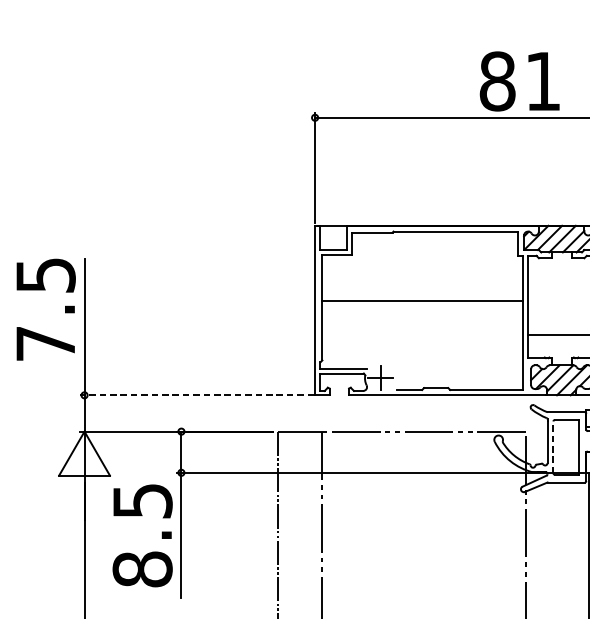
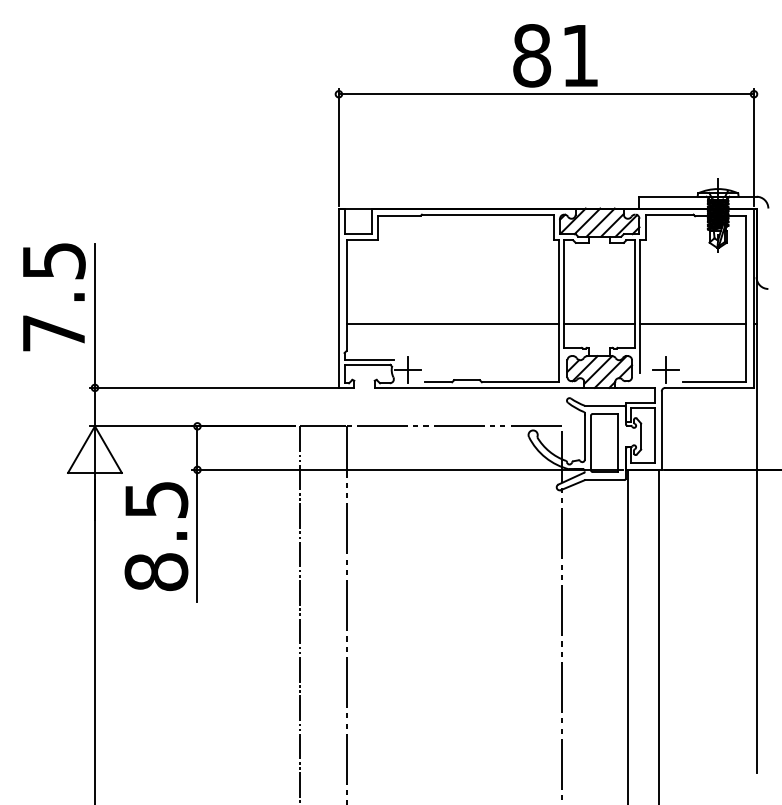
line: (422, 300) -> (452, 323), moved
line: (196, 394) -> (213, 387), dashed -> solid
line: (553, 446) -> (591, 442), dashed -> solid

